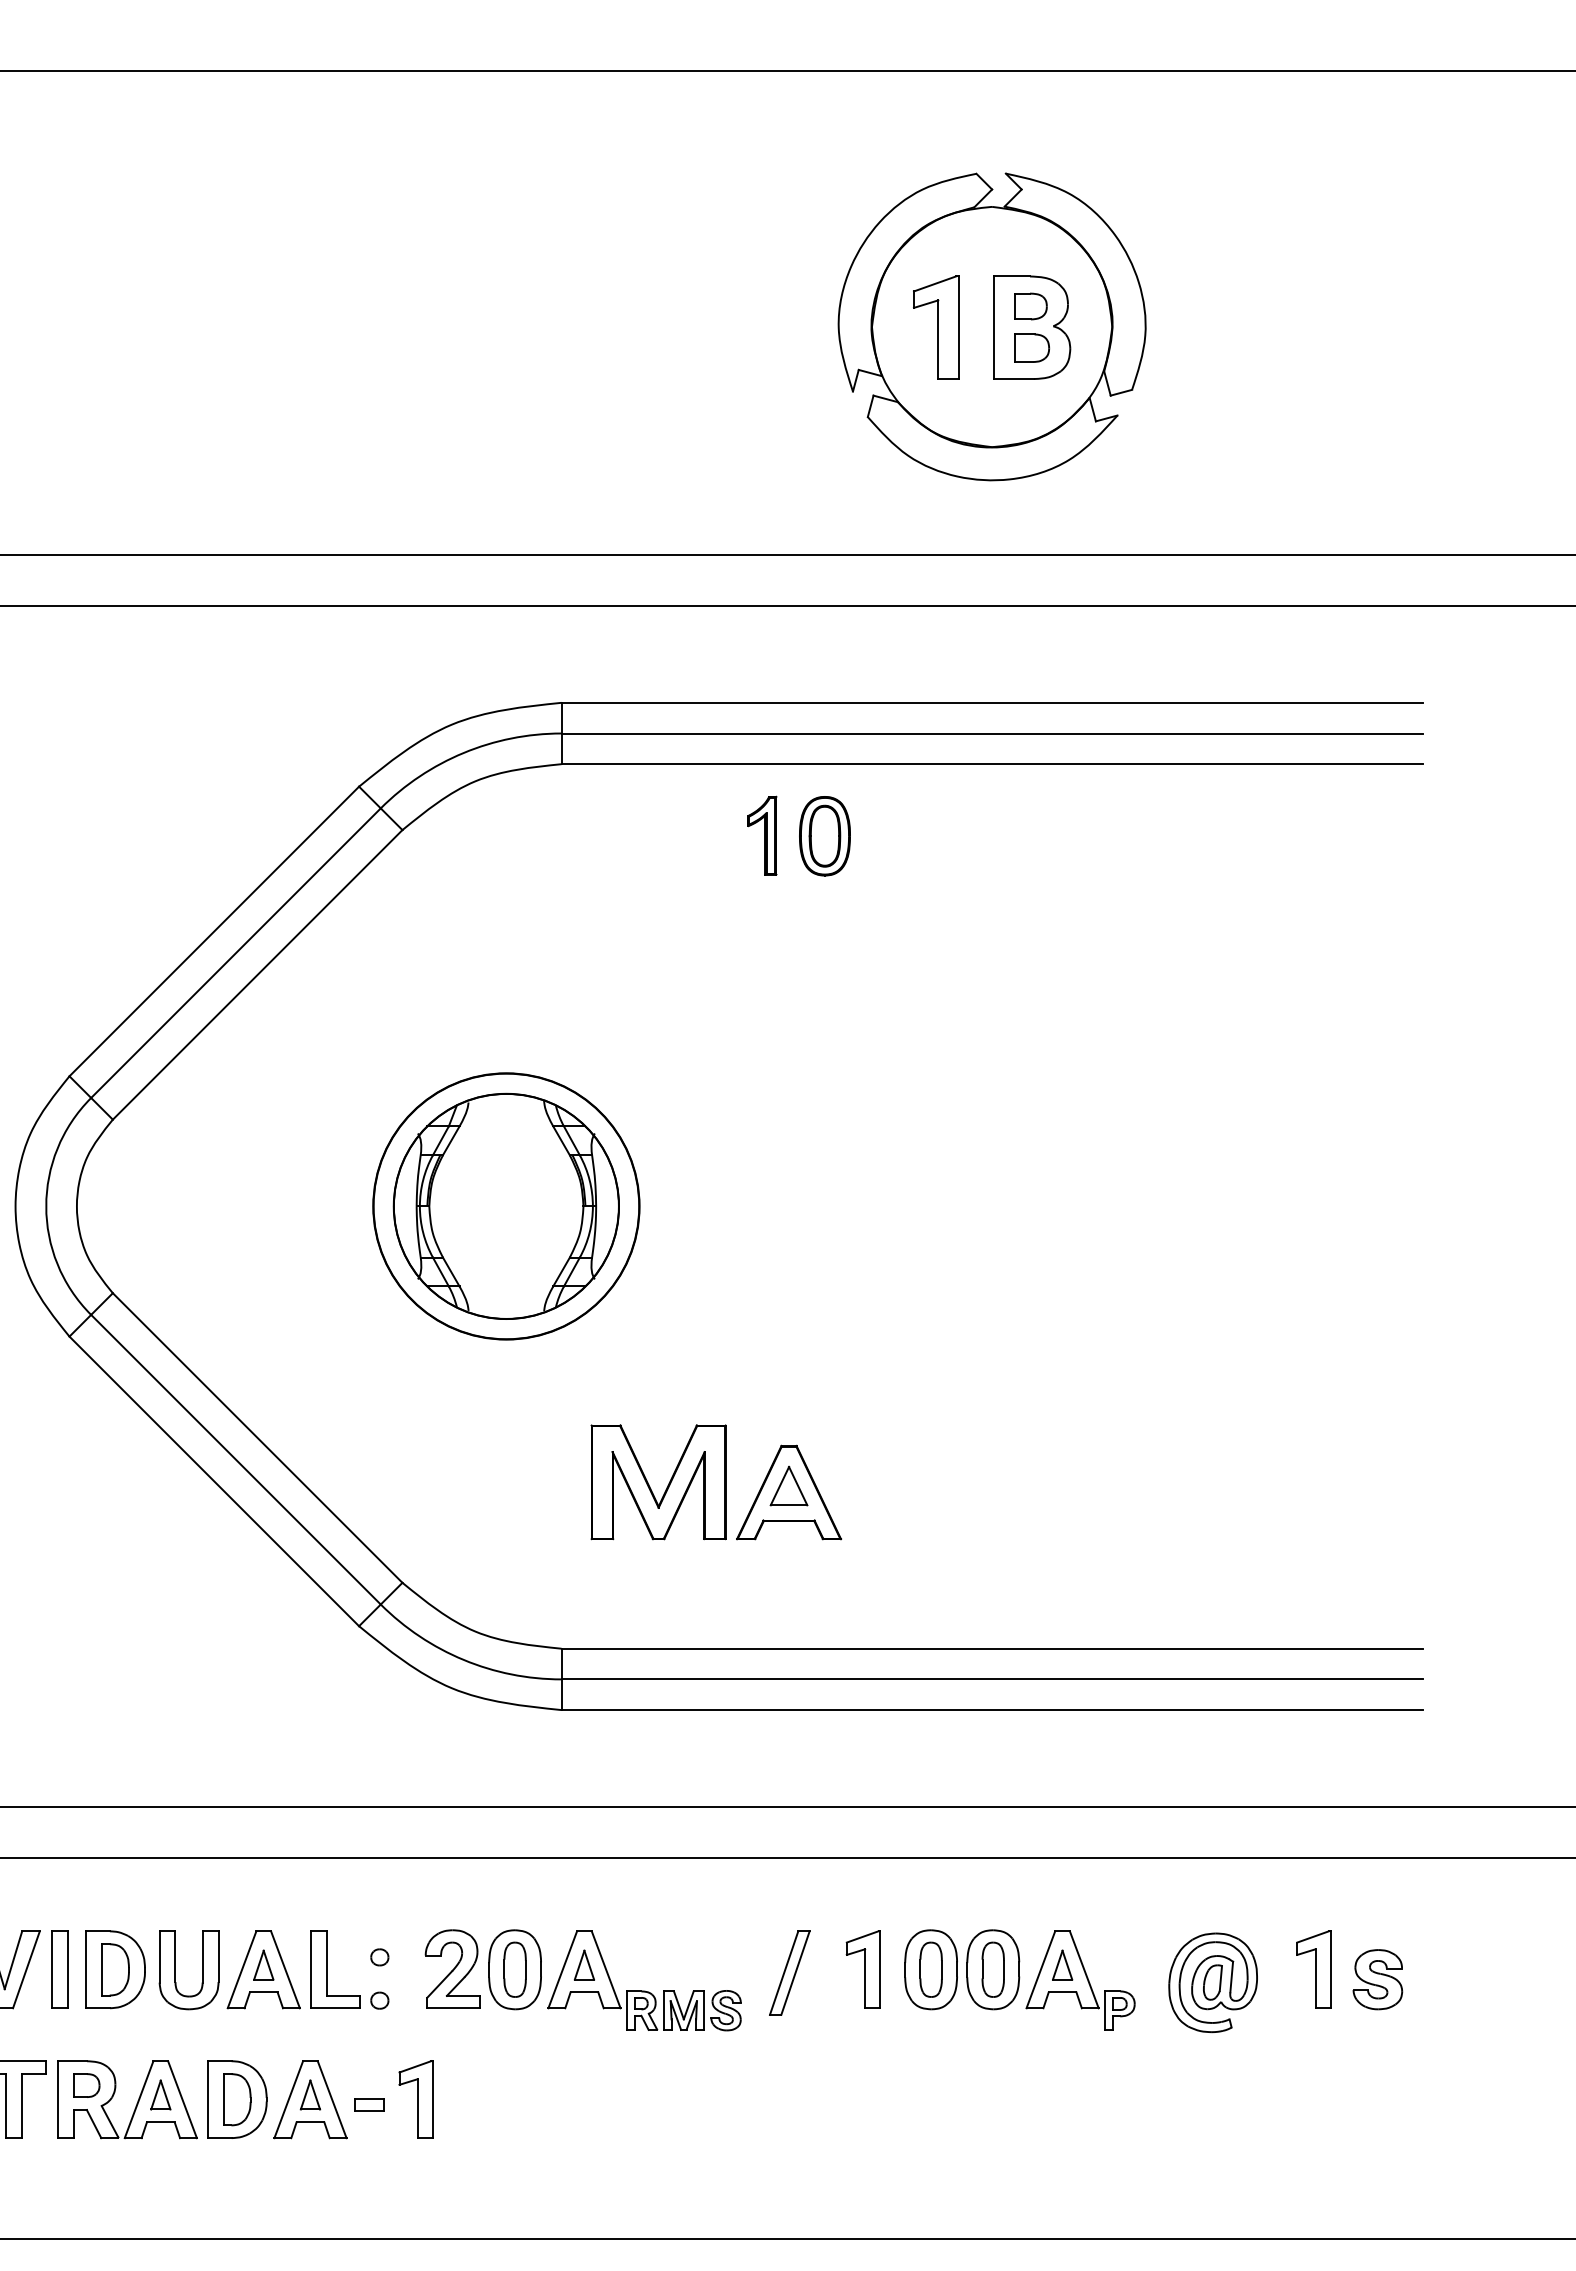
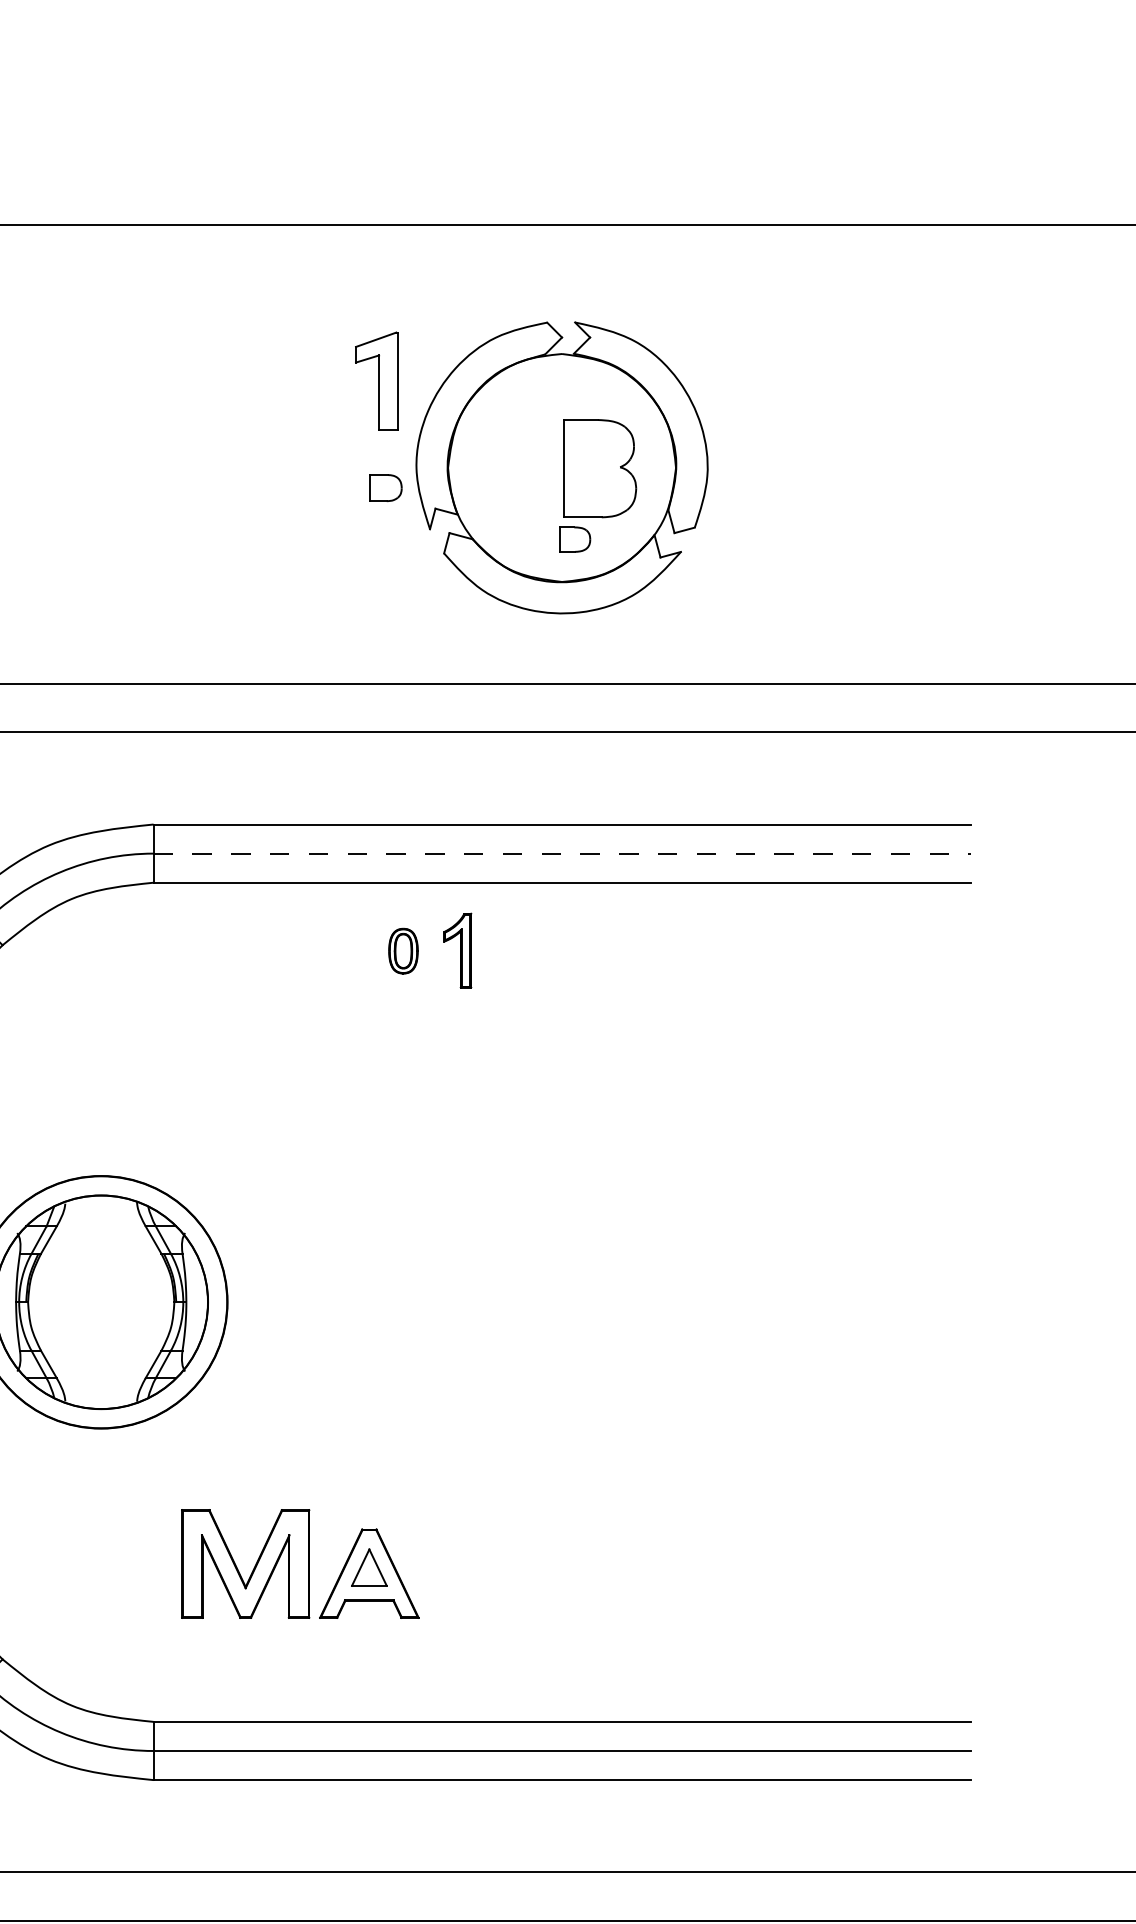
part: (1030, 306) -> (574, 539), moved
part: (936, 327) -> (377, 381), moved
part: (1032, 347) -> (385, 487), moved
line: (992, 733) -> (562, 853), solid -> dashed
part: (762, 835) -> (458, 950), moved
part: (824, 836) -> (403, 951), size x0.6

